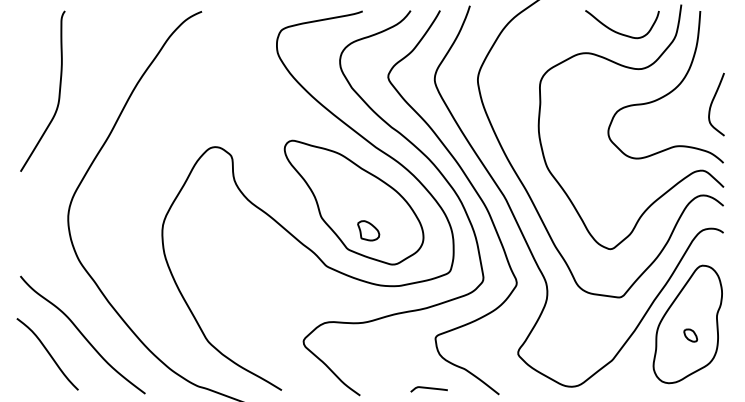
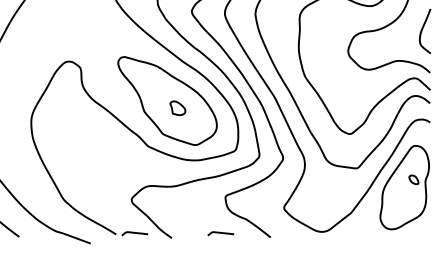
part: (368, 230) -> (177, 108), moved
part: (690, 335) -> (413, 179), moved
curve: (307, 388) -> (134, 233), added

